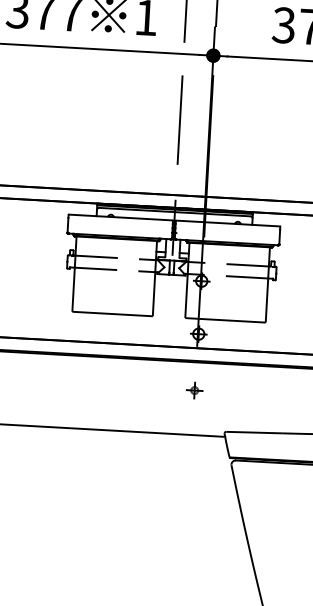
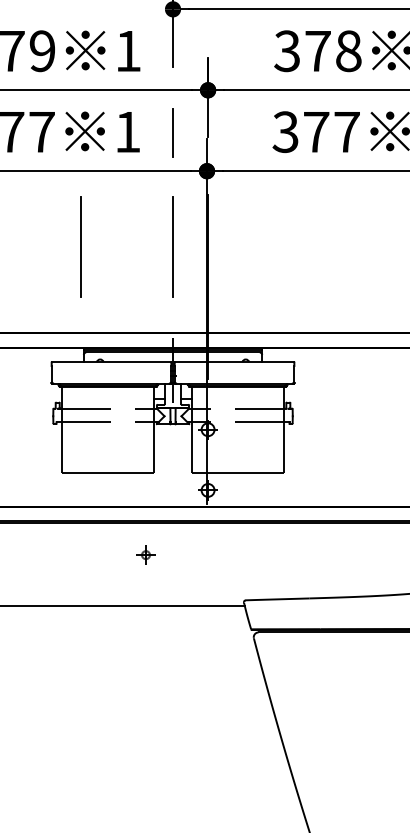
line: (99, 115) -> (80, 246), added
part: (194, 389) -> (145, 554), moved

